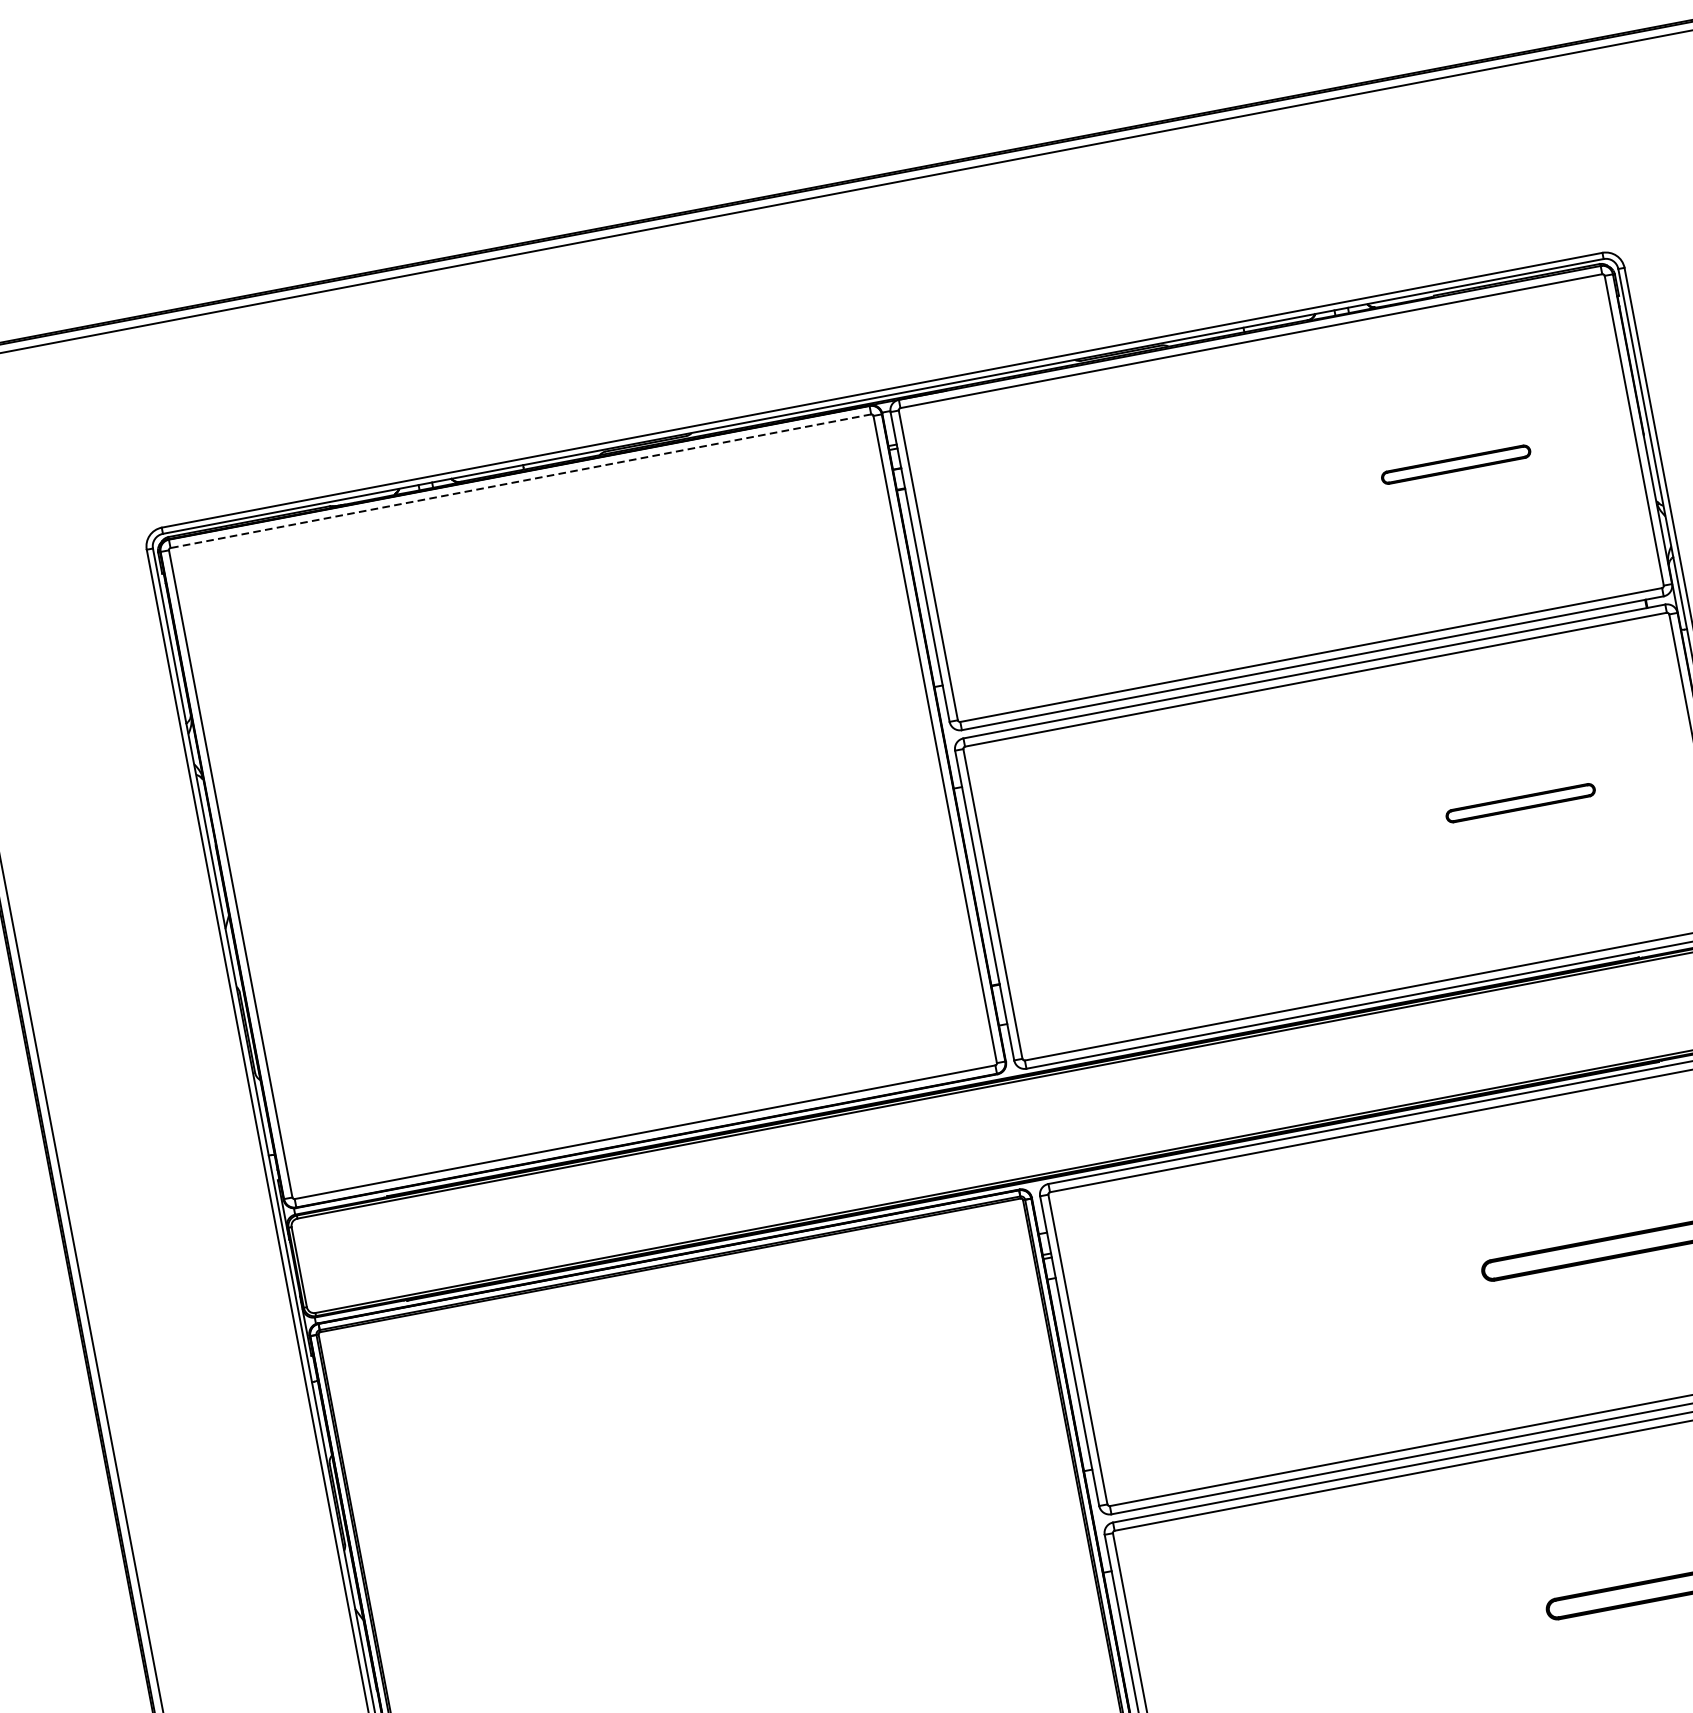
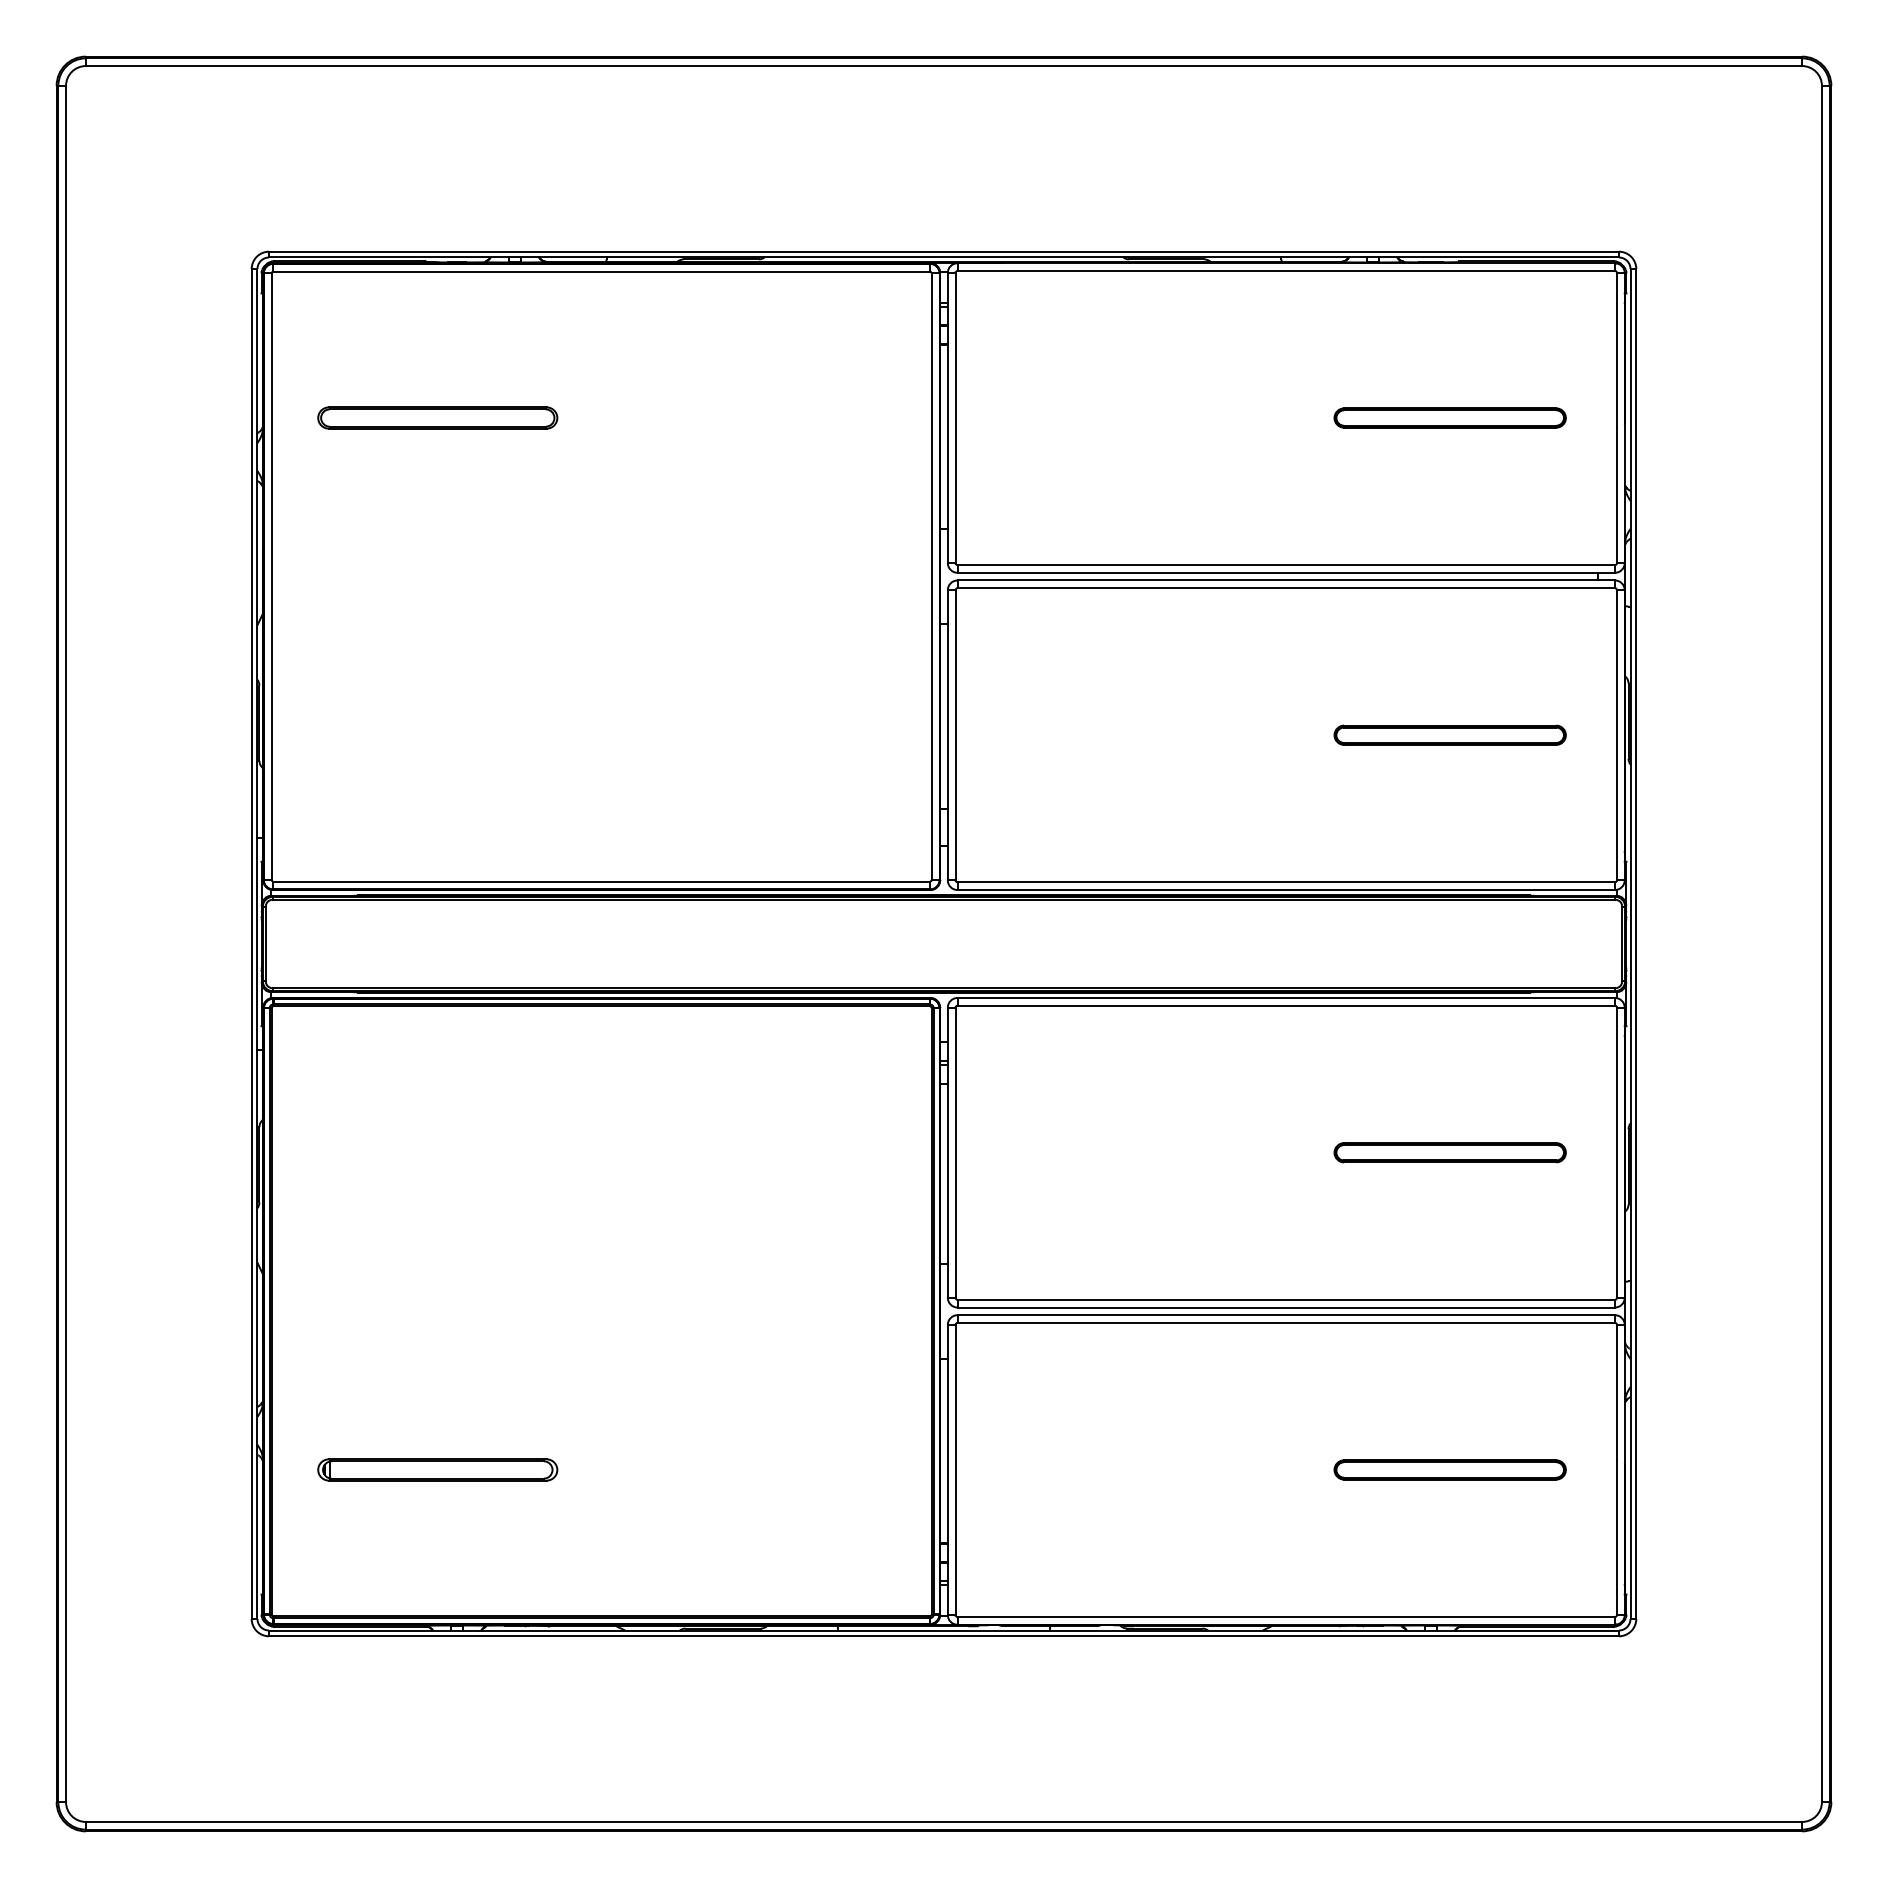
part: (1455, 464) -> (1449, 417), size x1.67
line: (520, 481) -> (601, 271), dashed -> solid
part: (375, 670) -> (437, 417), added
part: (1519, 802) -> (1449, 734), size x1.67

